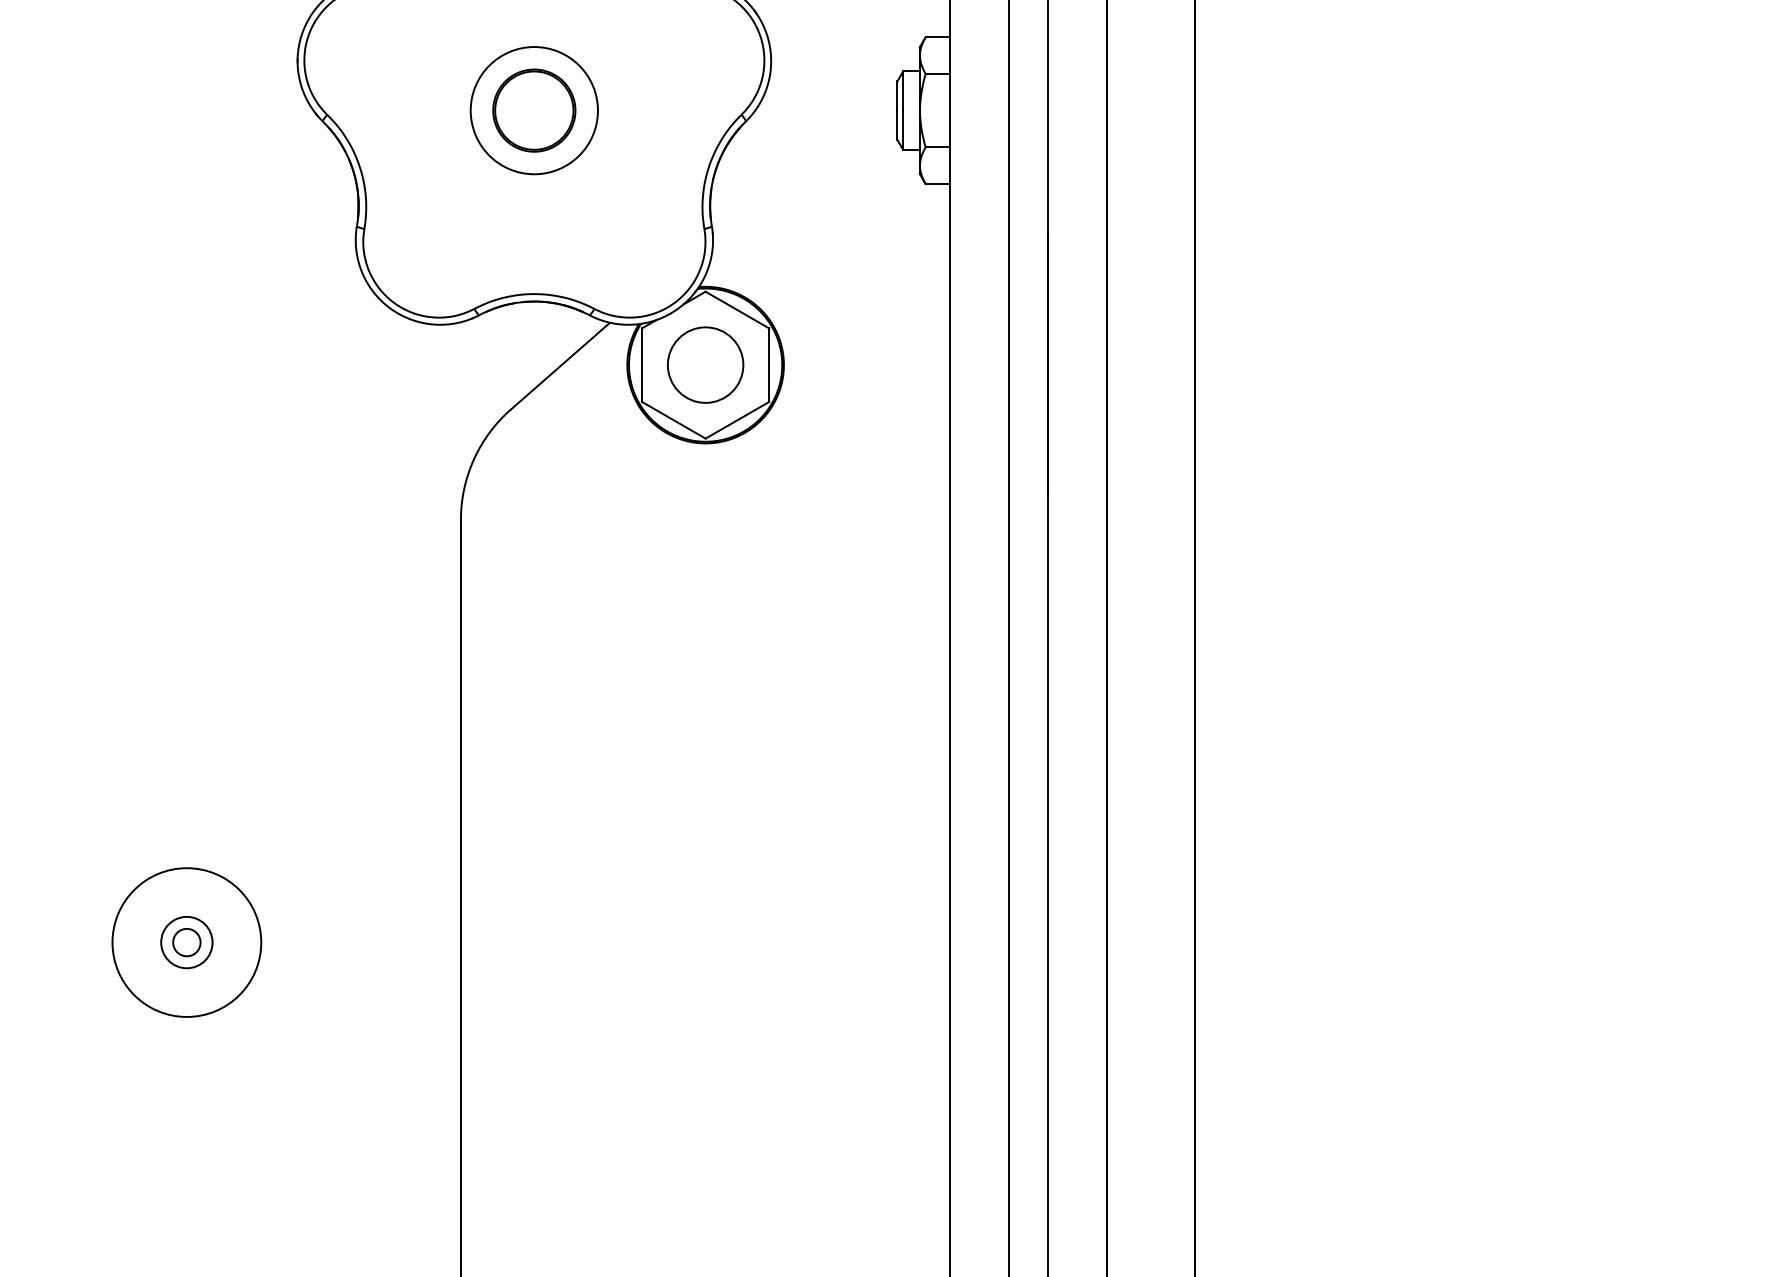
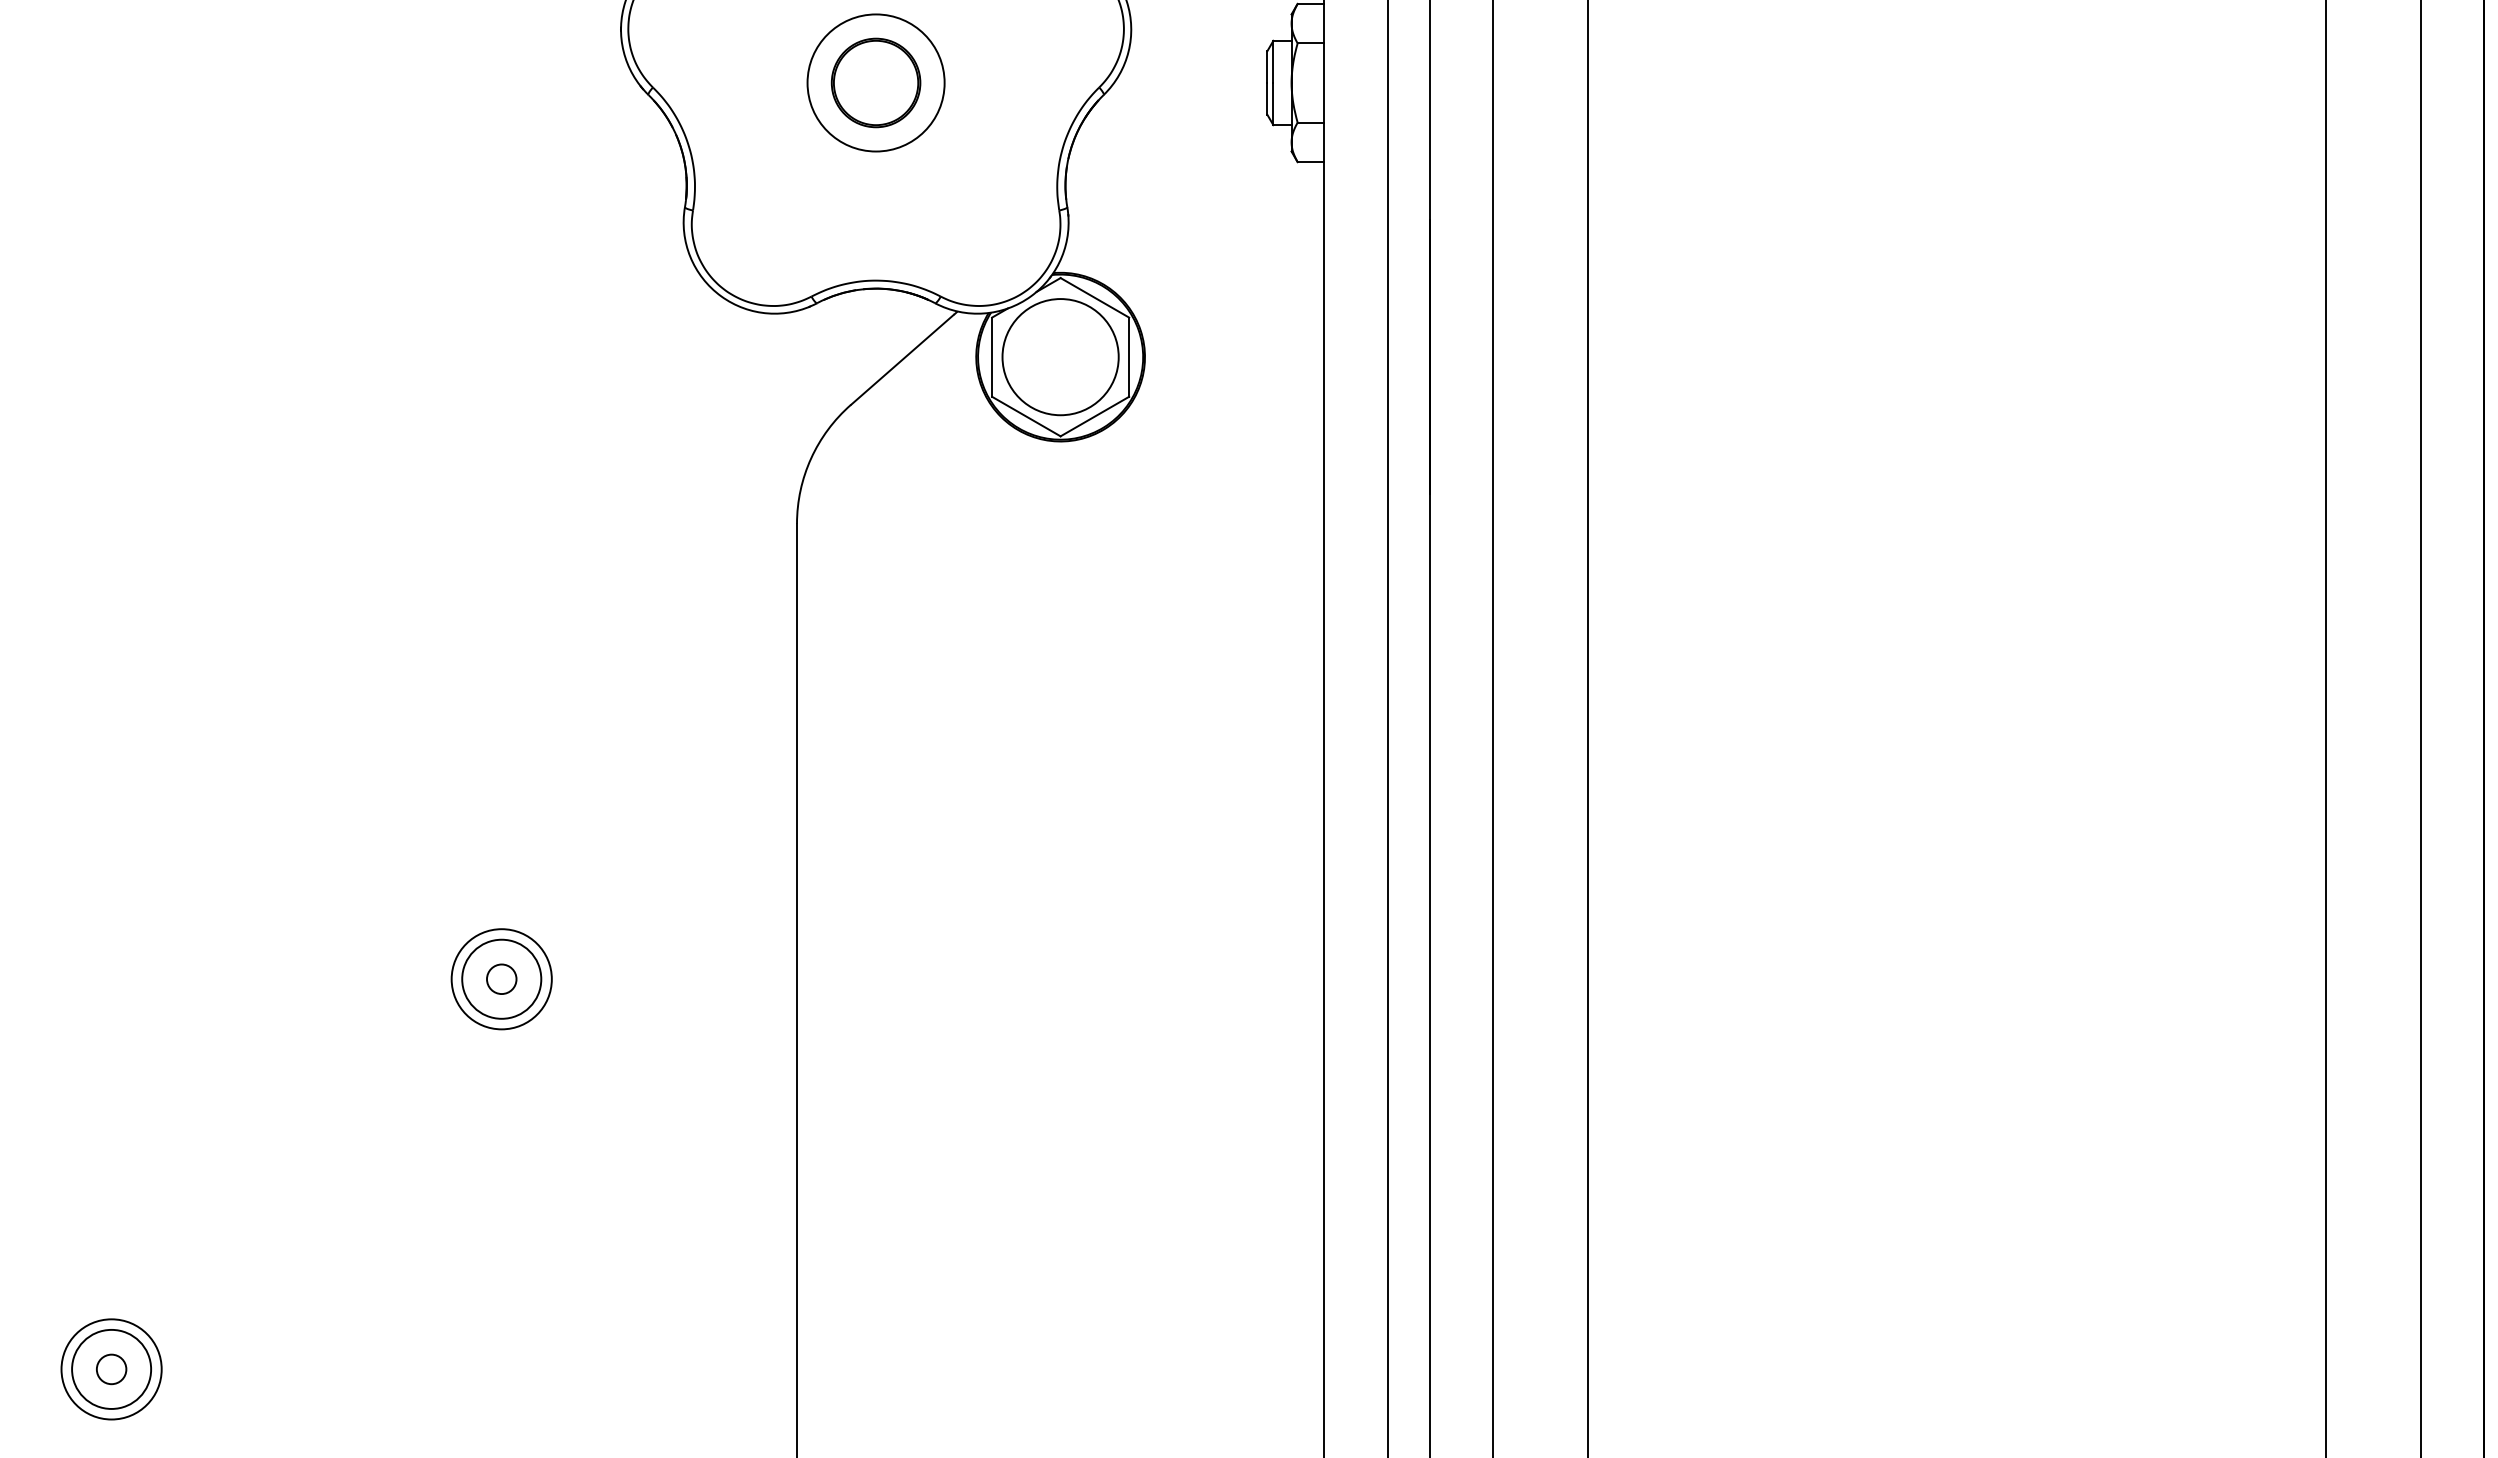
circle: (705, 365) -> (1060, 357), size x1.43
circle: (186, 941) -> (501, 978), size x1.43
circle: (186, 942) -> (501, 979), size x0.62

